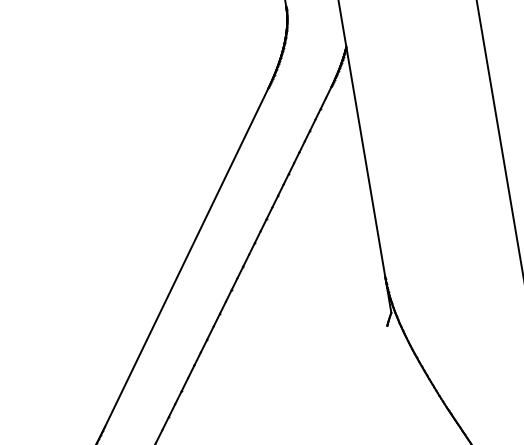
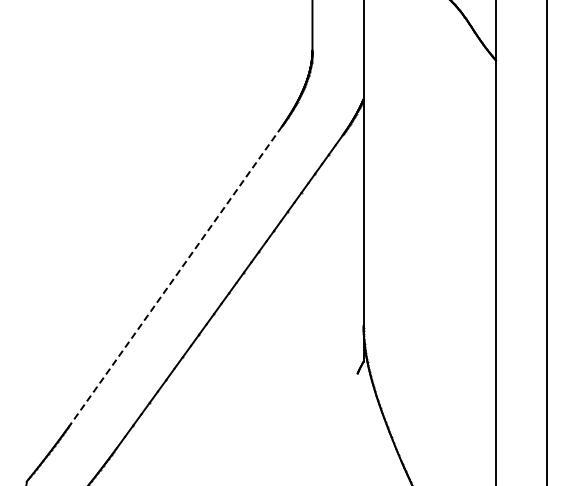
line: (186, 257) -> (176, 275), solid -> dashed

